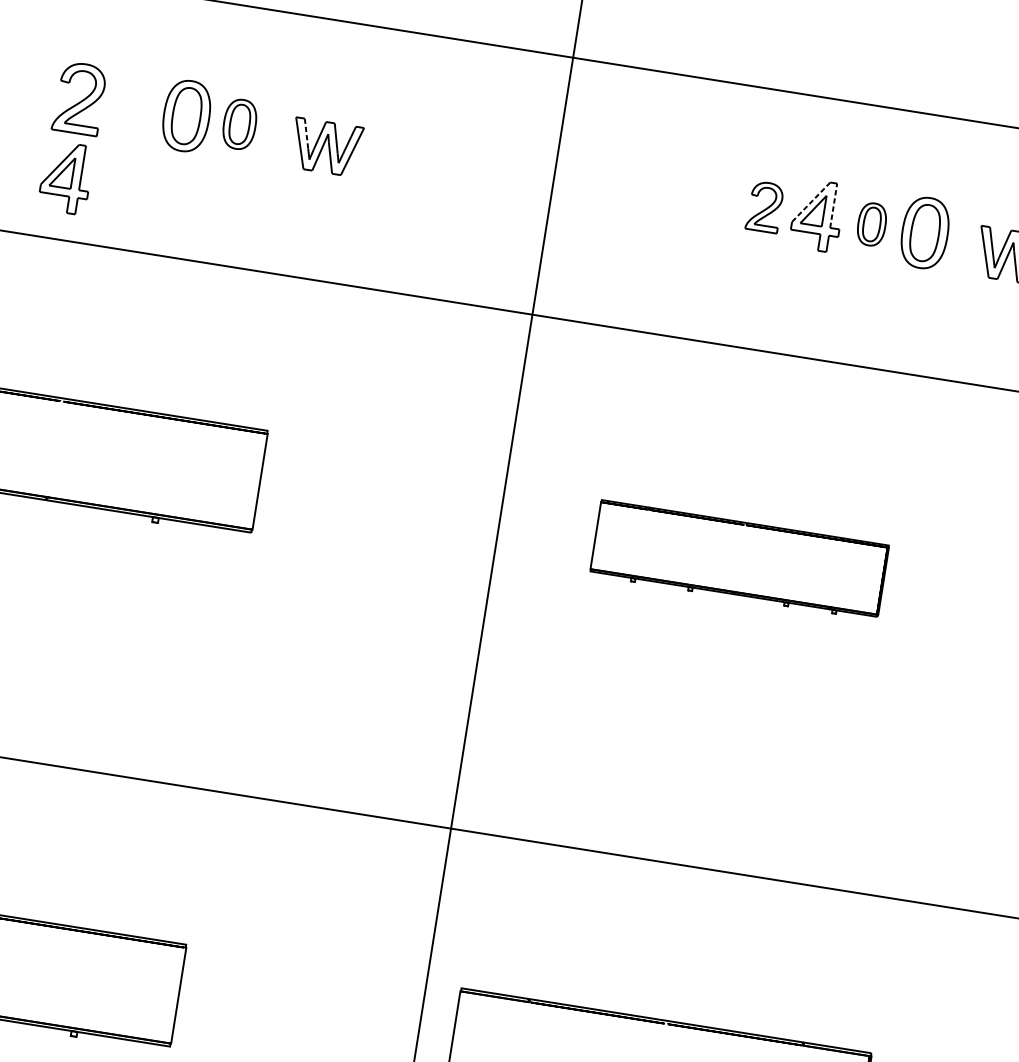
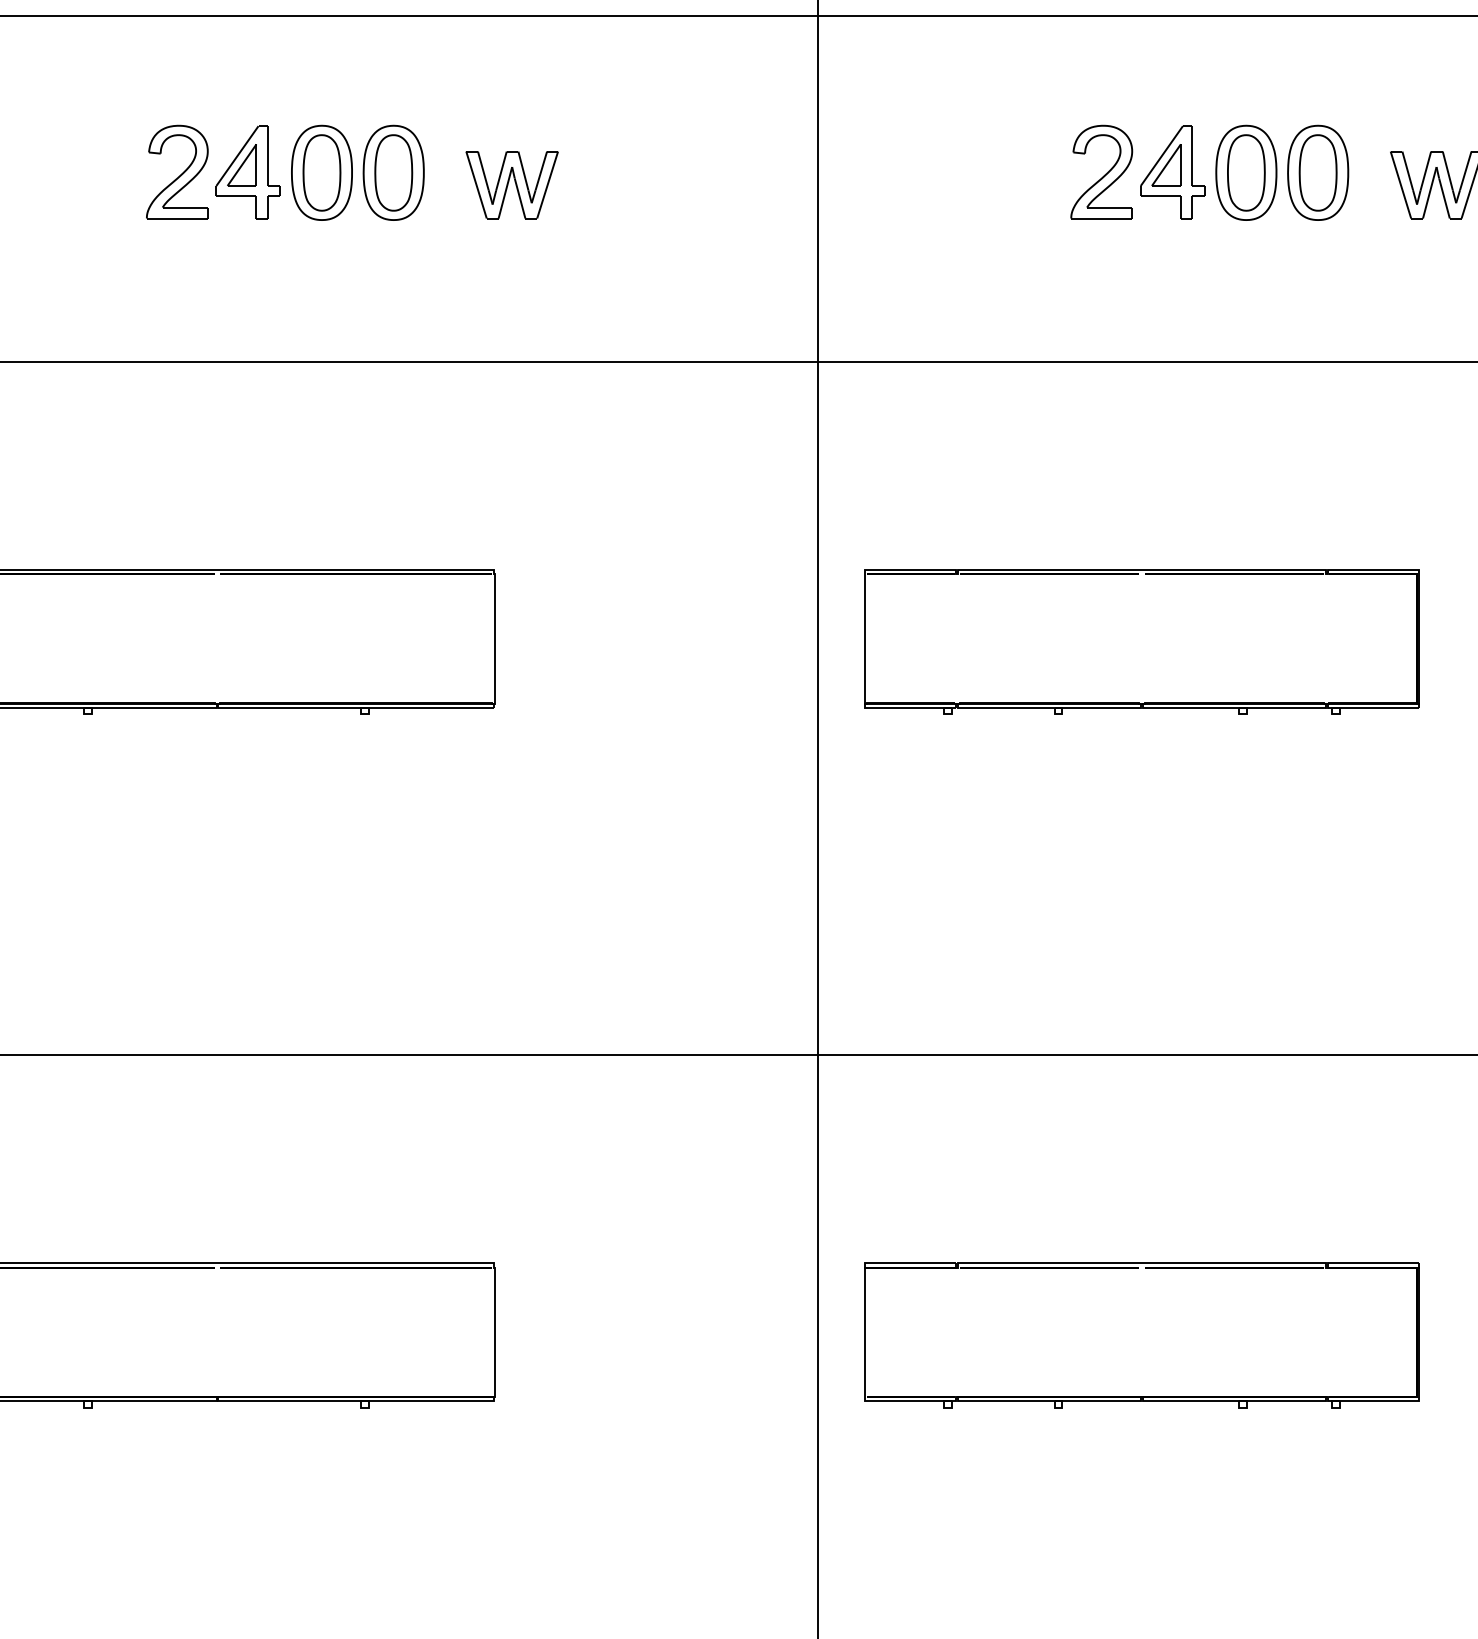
part: (239, 124) -> (393, 172), size x1.43
line: (306, 133) -> (483, 170), dashed -> solid
part: (65, 177) -> (247, 172), moved
line: (810, 202) -> (1161, 156), dashed -> solid
part: (764, 206) -> (1101, 171), size x1.43
line: (833, 206) -> (1192, 156), dashed -> solid
part: (872, 224) -> (1246, 172), size x1.67
part: (739, 559) -> (1141, 641), size x1.43

